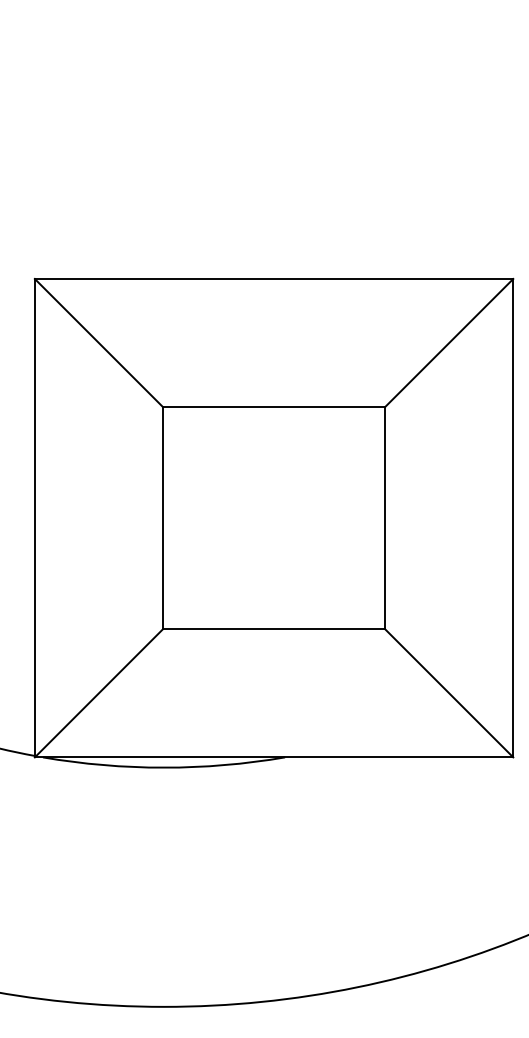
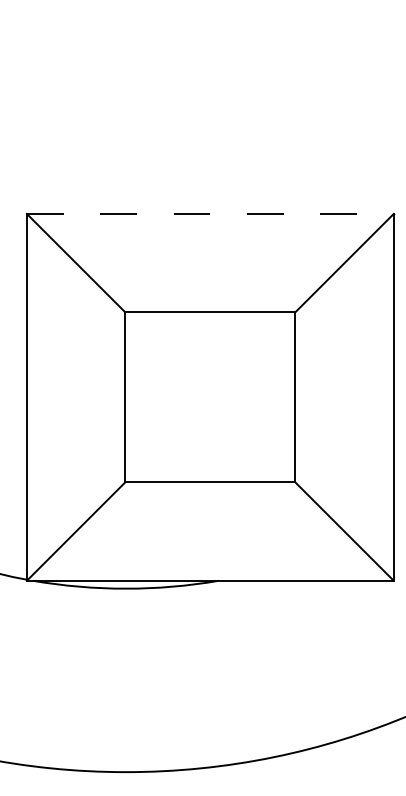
line: (274, 278) -> (210, 213), solid -> dashed

